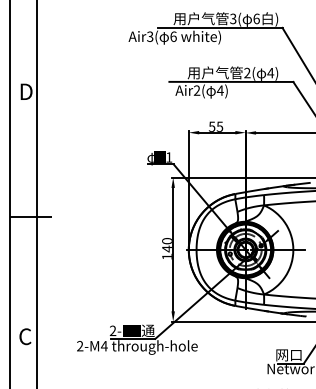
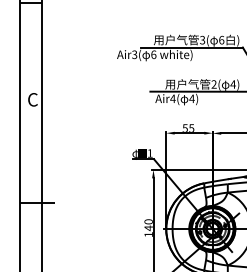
text: (196, 90) -> (172, 98), Air2( -> Air4(
text: (25, 91) -> (32, 99), D -> C

